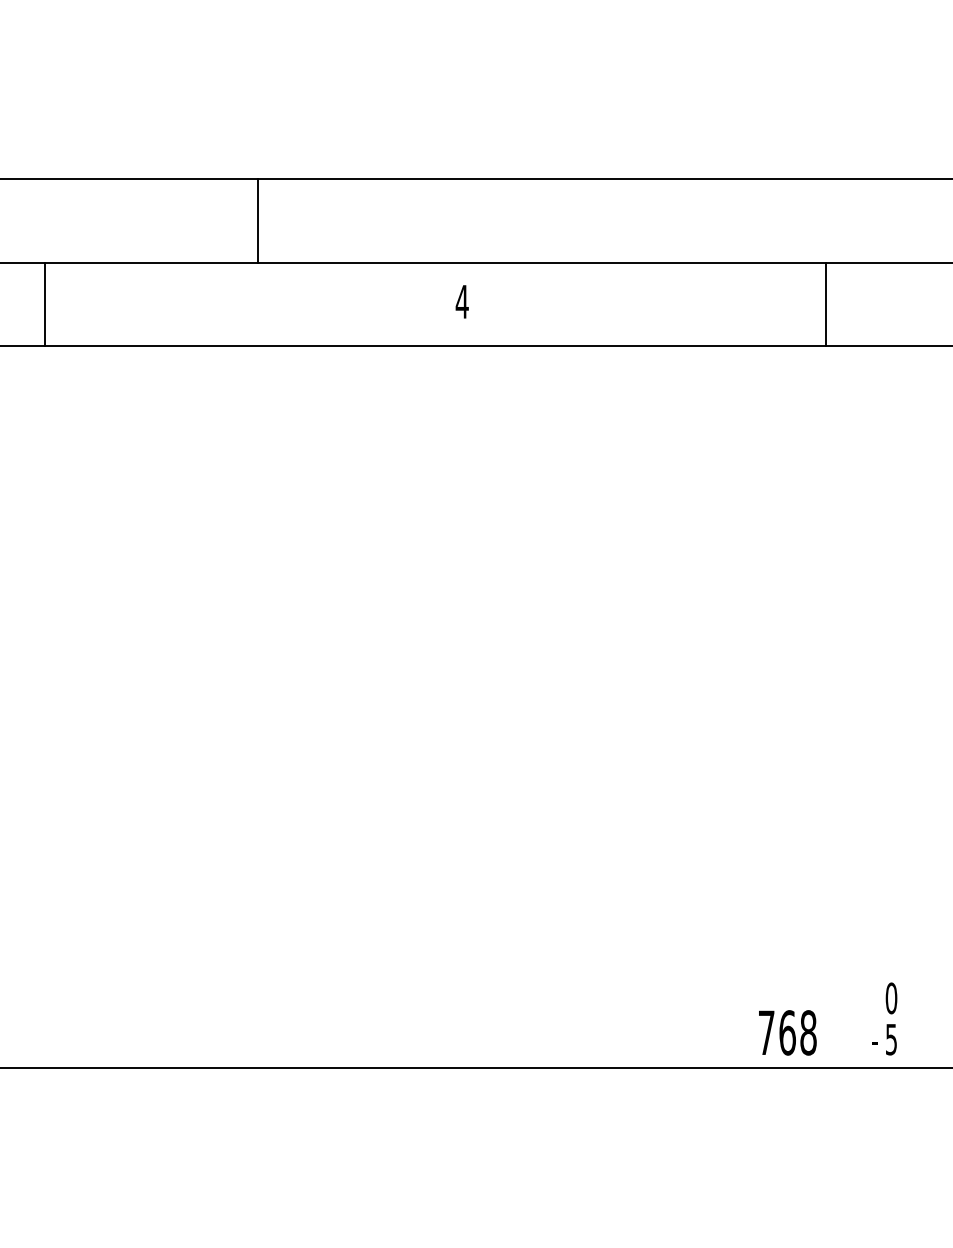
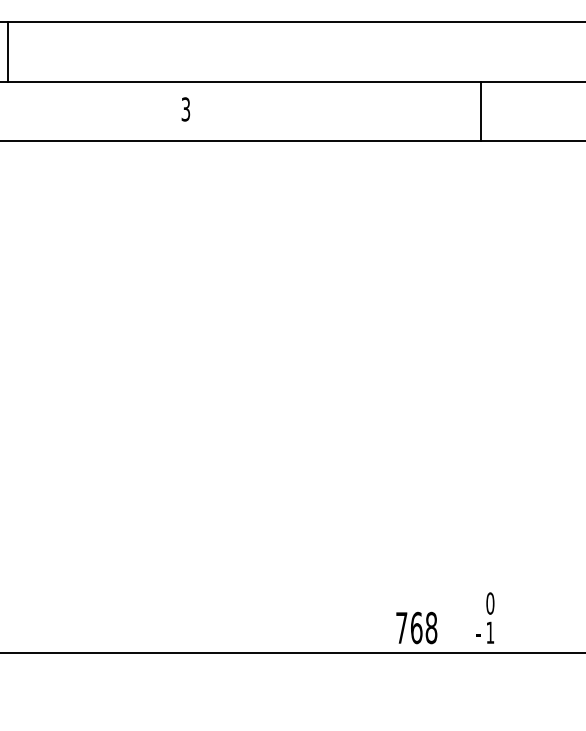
line: (258, 220) -> (8, 51), moved
text: (461, 301) -> (185, 109), 4 -> 3
line: (825, 303) -> (481, 110), moved
text: (891, 1039) -> (490, 632), 5 -> 1

